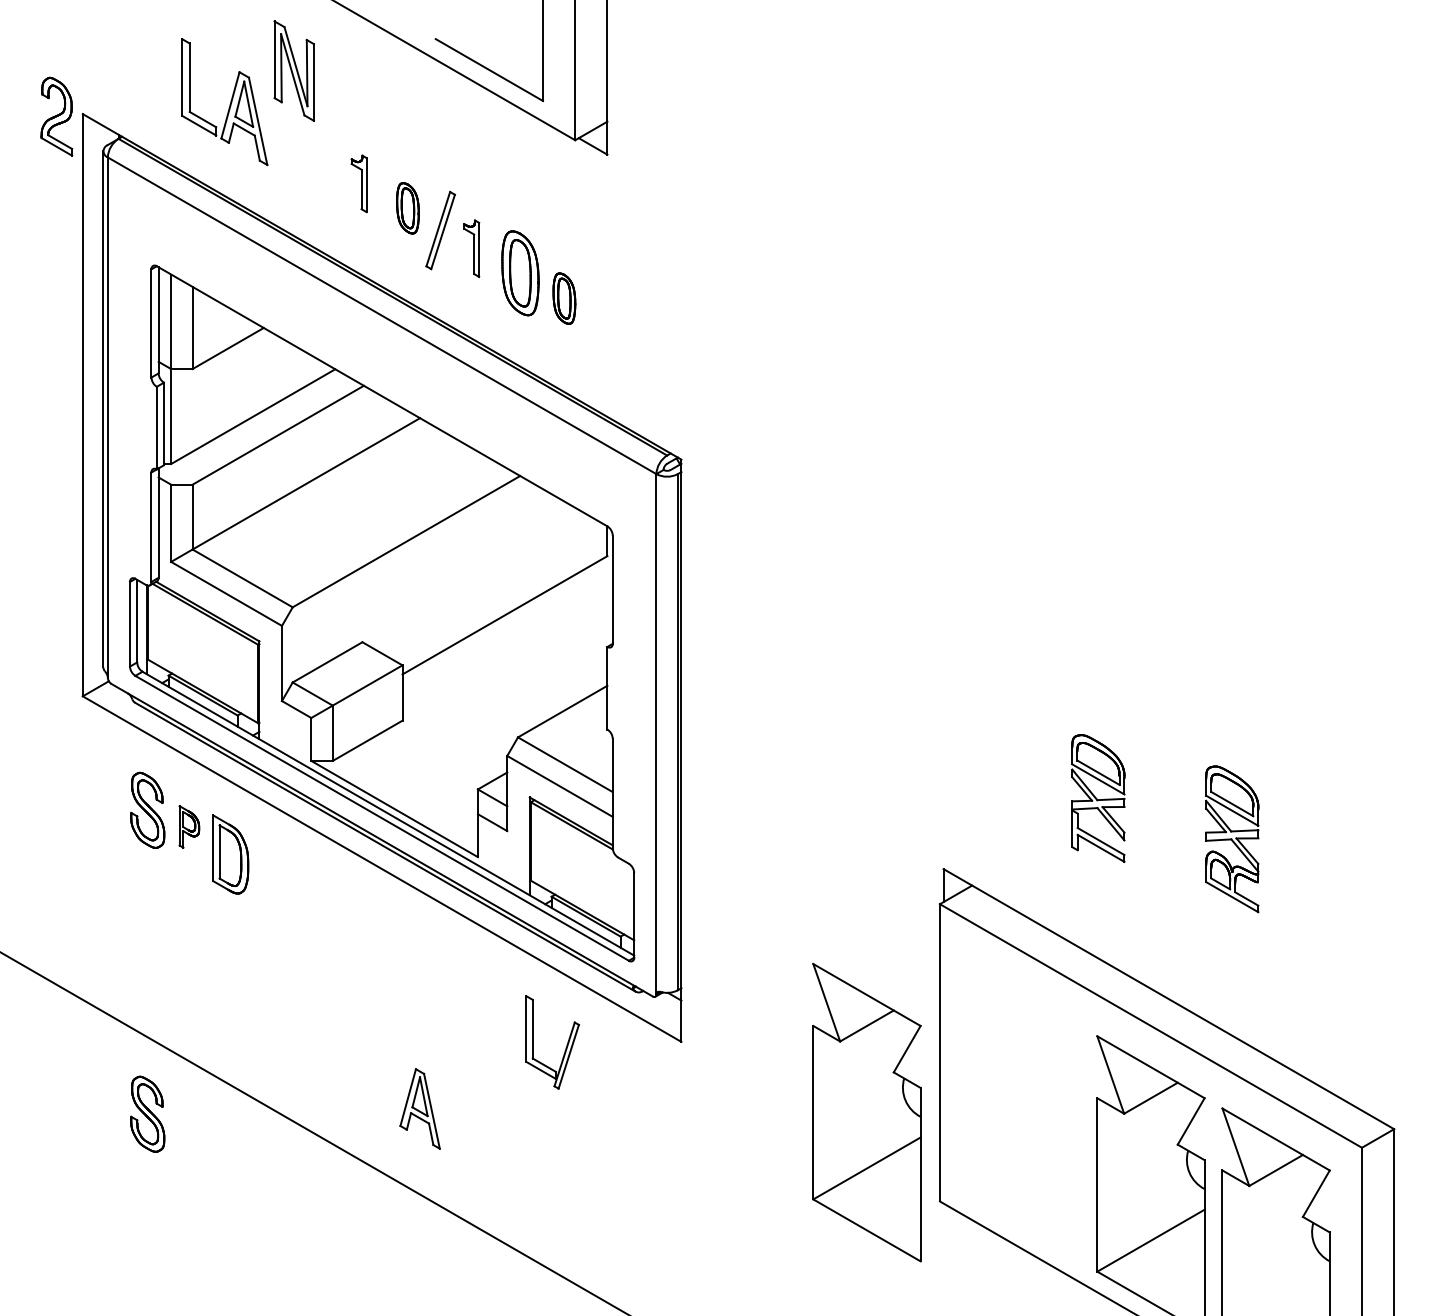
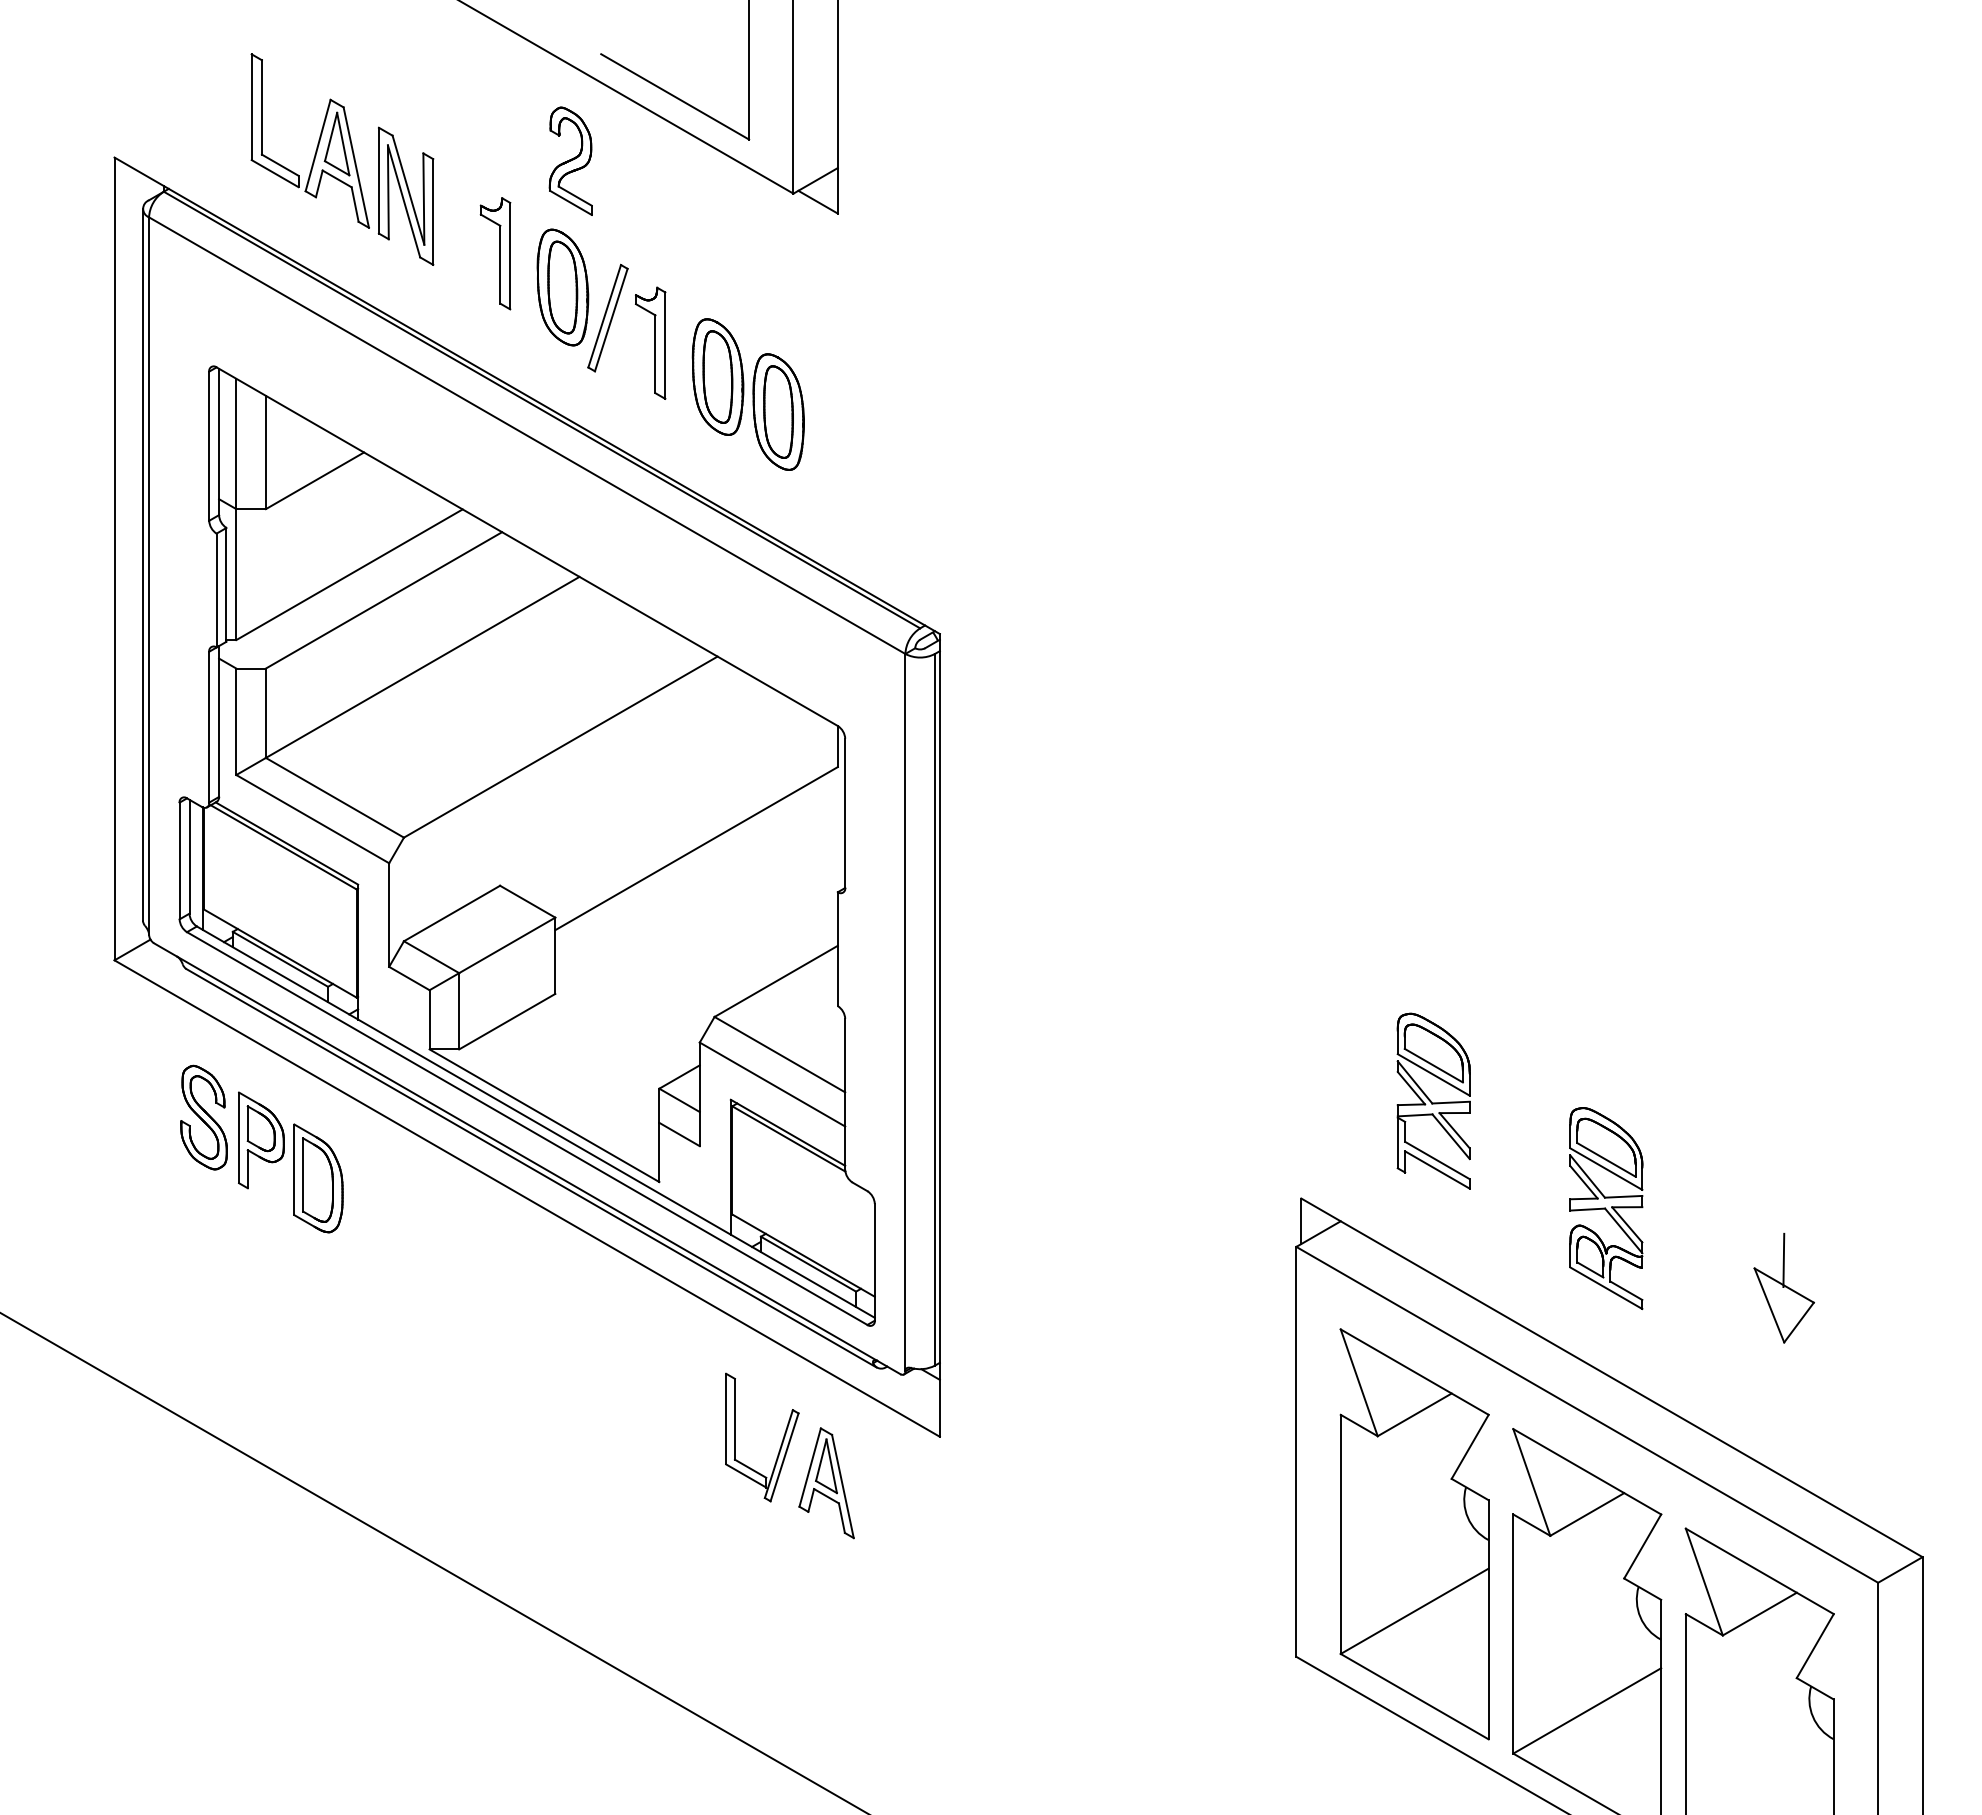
part: (293, 70) -> (405, 195), moved
part: (56, 116) -> (570, 160), moved
part: (359, 183) -> (495, 253), size x1.43
part: (407, 208) -> (562, 287), size x1.67
part: (471, 248) -> (650, 342), size x1.43
part: (564, 298) -> (778, 411), size x1.67
part: (1098, 797) -> (1433, 1100), moved
part: (189, 826) -> (261, 1140), size x1.67
part: (1232, 839) -> (1606, 1208), moved
part: (1293, 934) -> (1783, 1288), added
part: (420, 1109) -> (826, 1483), moved
part: (866, 1112) -> (1414, 1534), moved
part: (147, 1114) -> (203, 1536), removed

